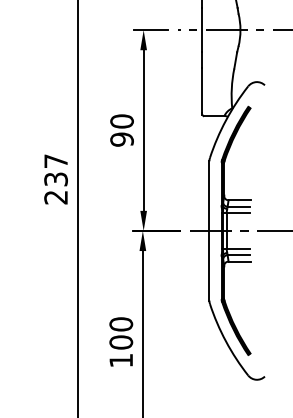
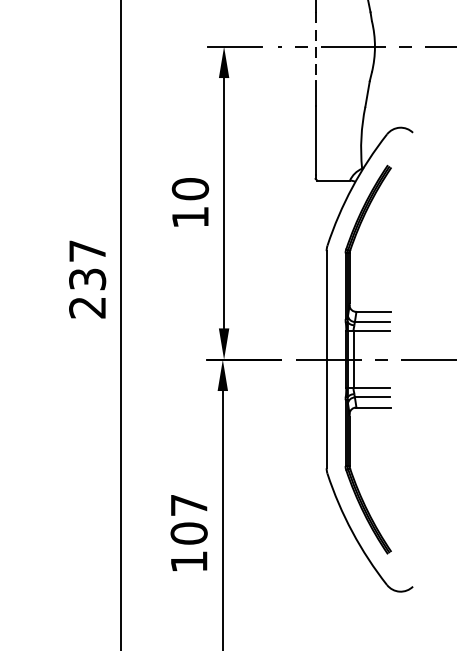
line: (202, 30) -> (315, 47), solid -> dashed
text: (121, 139) -> (189, 217), 90 -> 10
text: (121, 324) -> (189, 505), 100 -> 107

